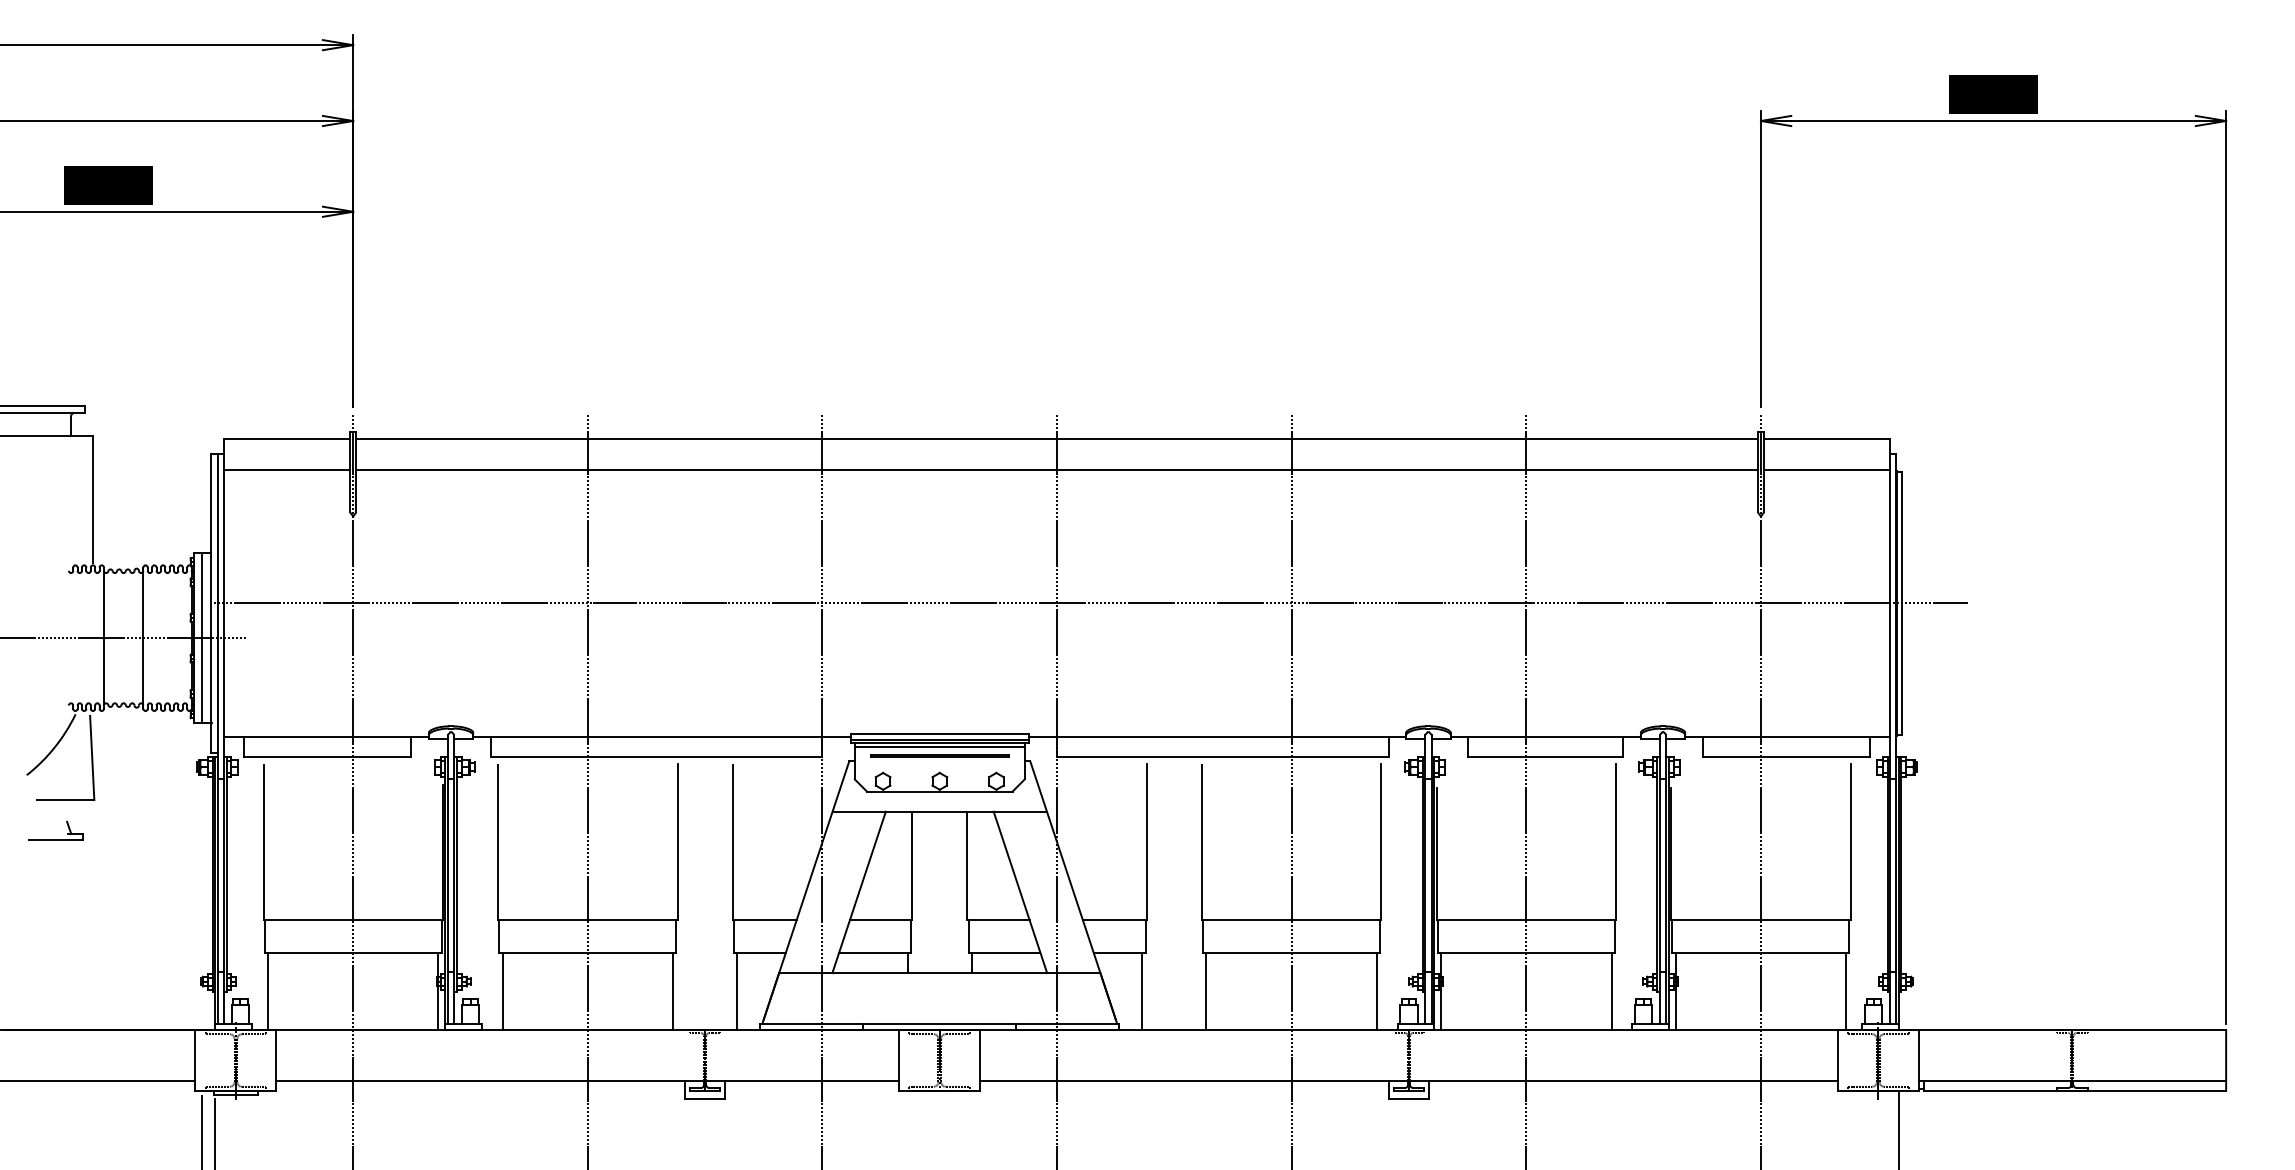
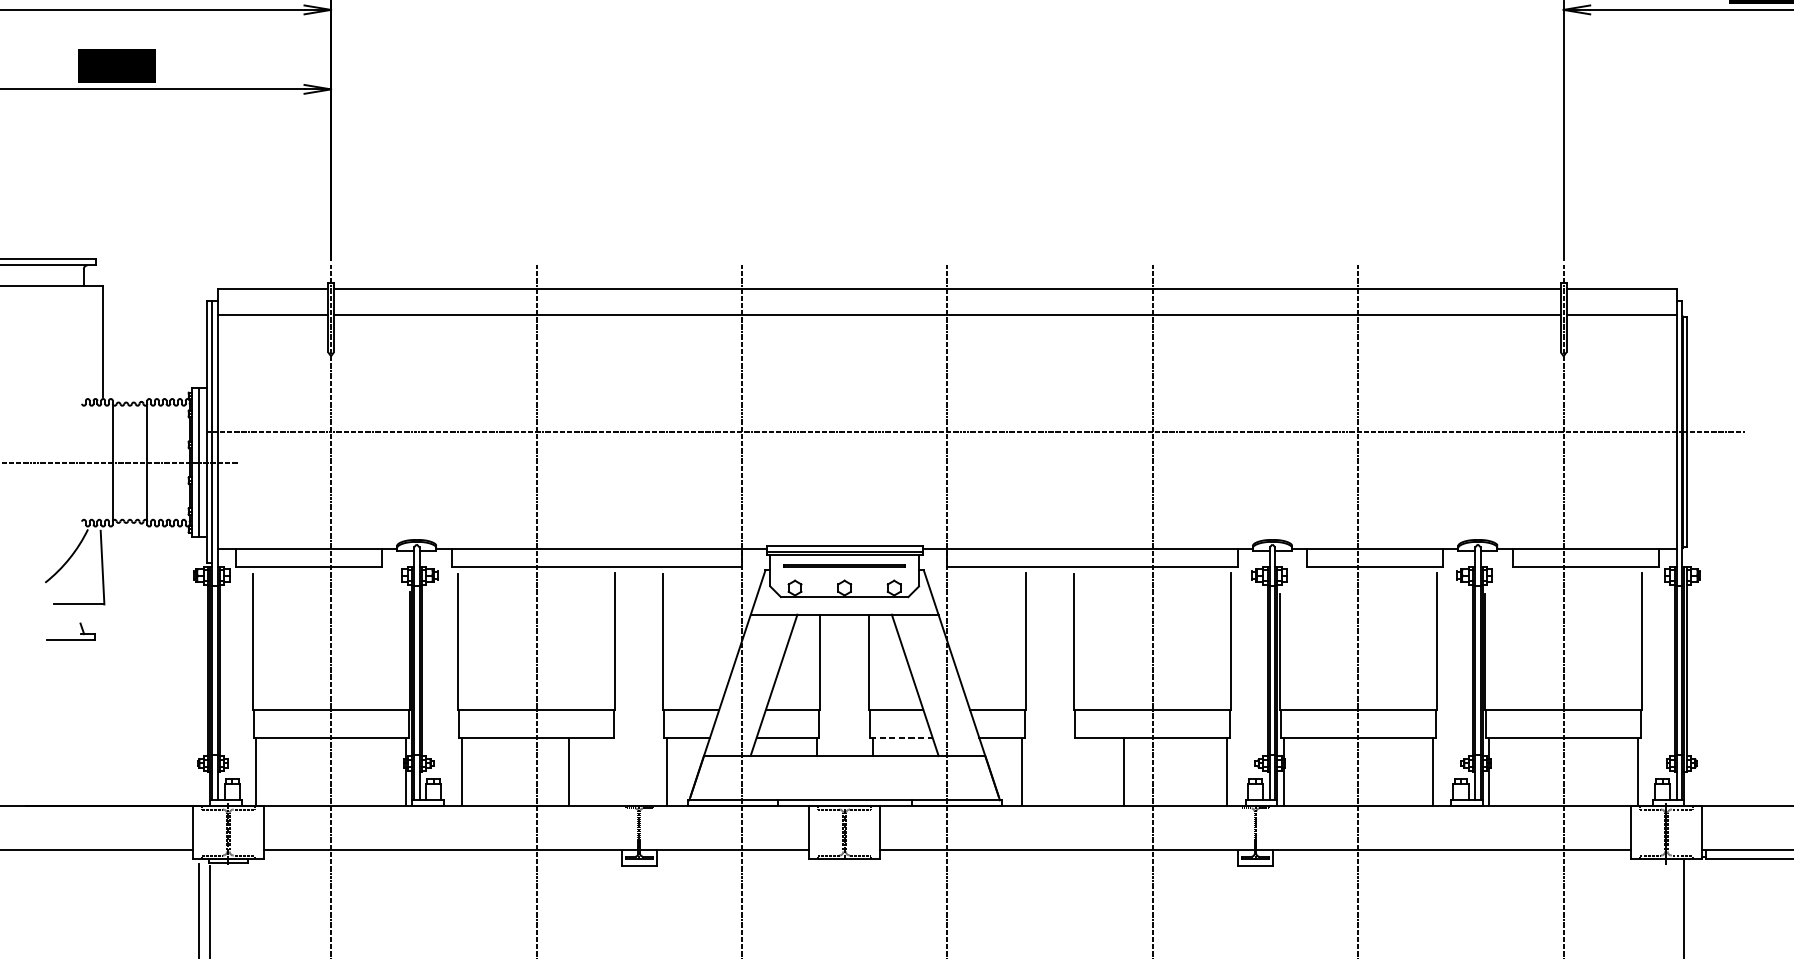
line: (939, 746) -> (844, 557), removed
line: (1004, 952) -> (901, 737), solid -> dashed
line: (673, 991) -> (569, 772), moved
line: (1206, 991) -> (1123, 772), moved

